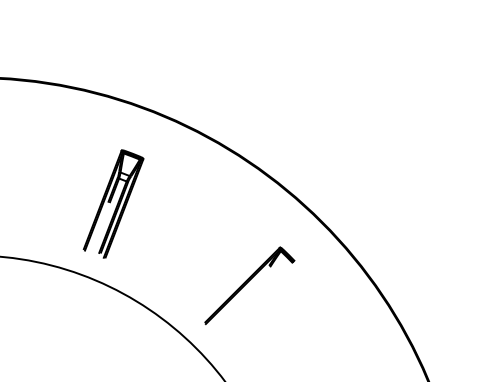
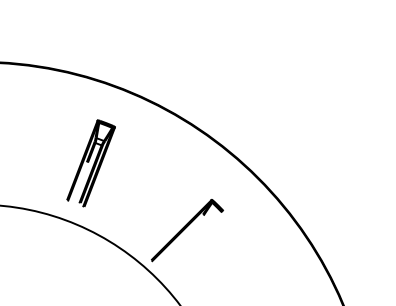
part: (249, 285) -> (187, 230), moved

